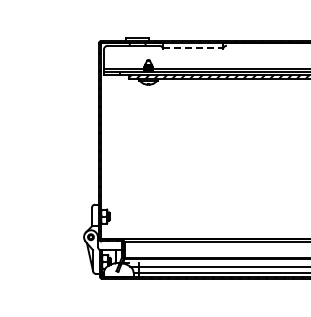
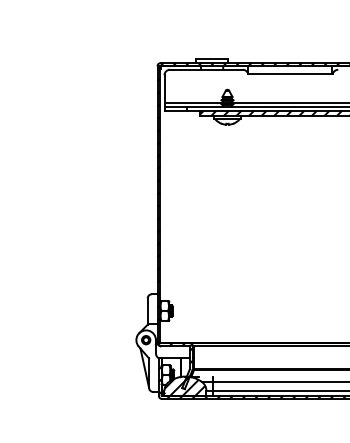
line: (193, 48) -> (291, 73), dashed -> solid
hatch: (118, 269) -> (185, 385), added

